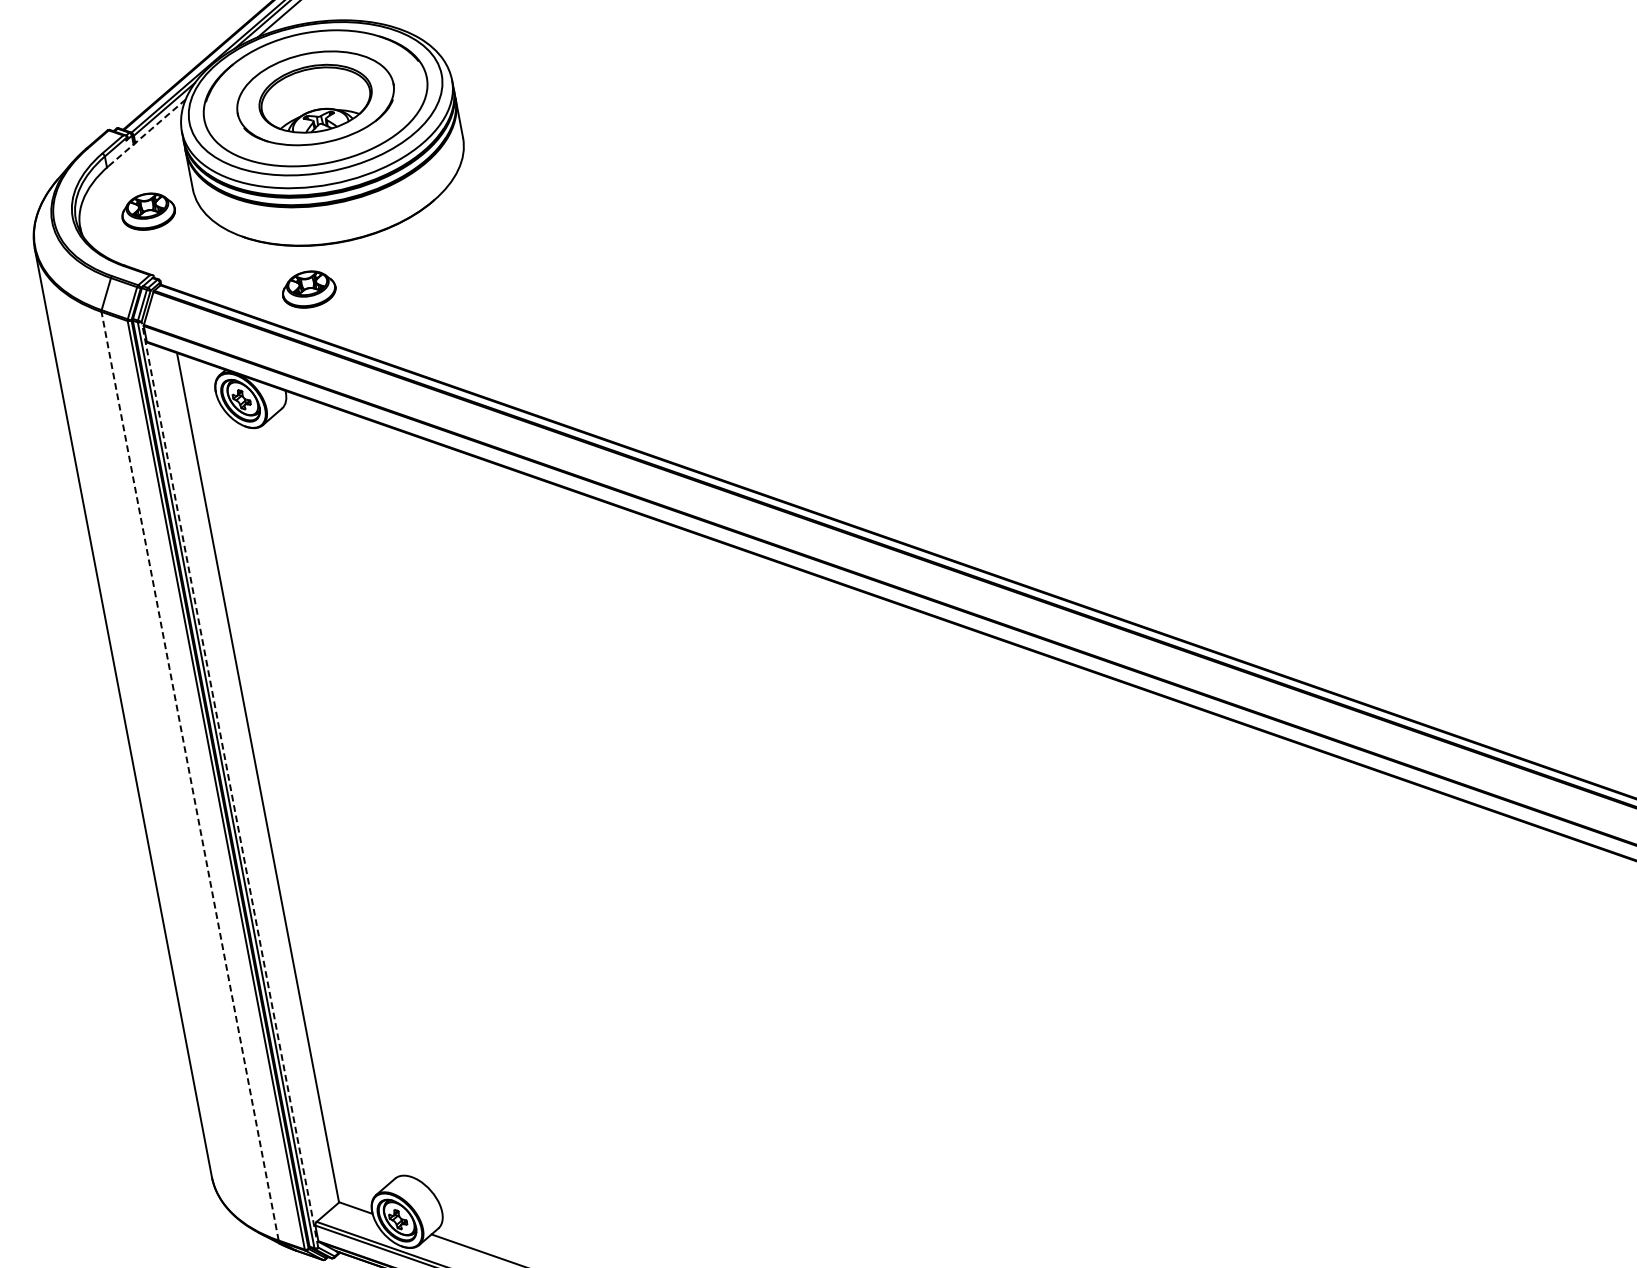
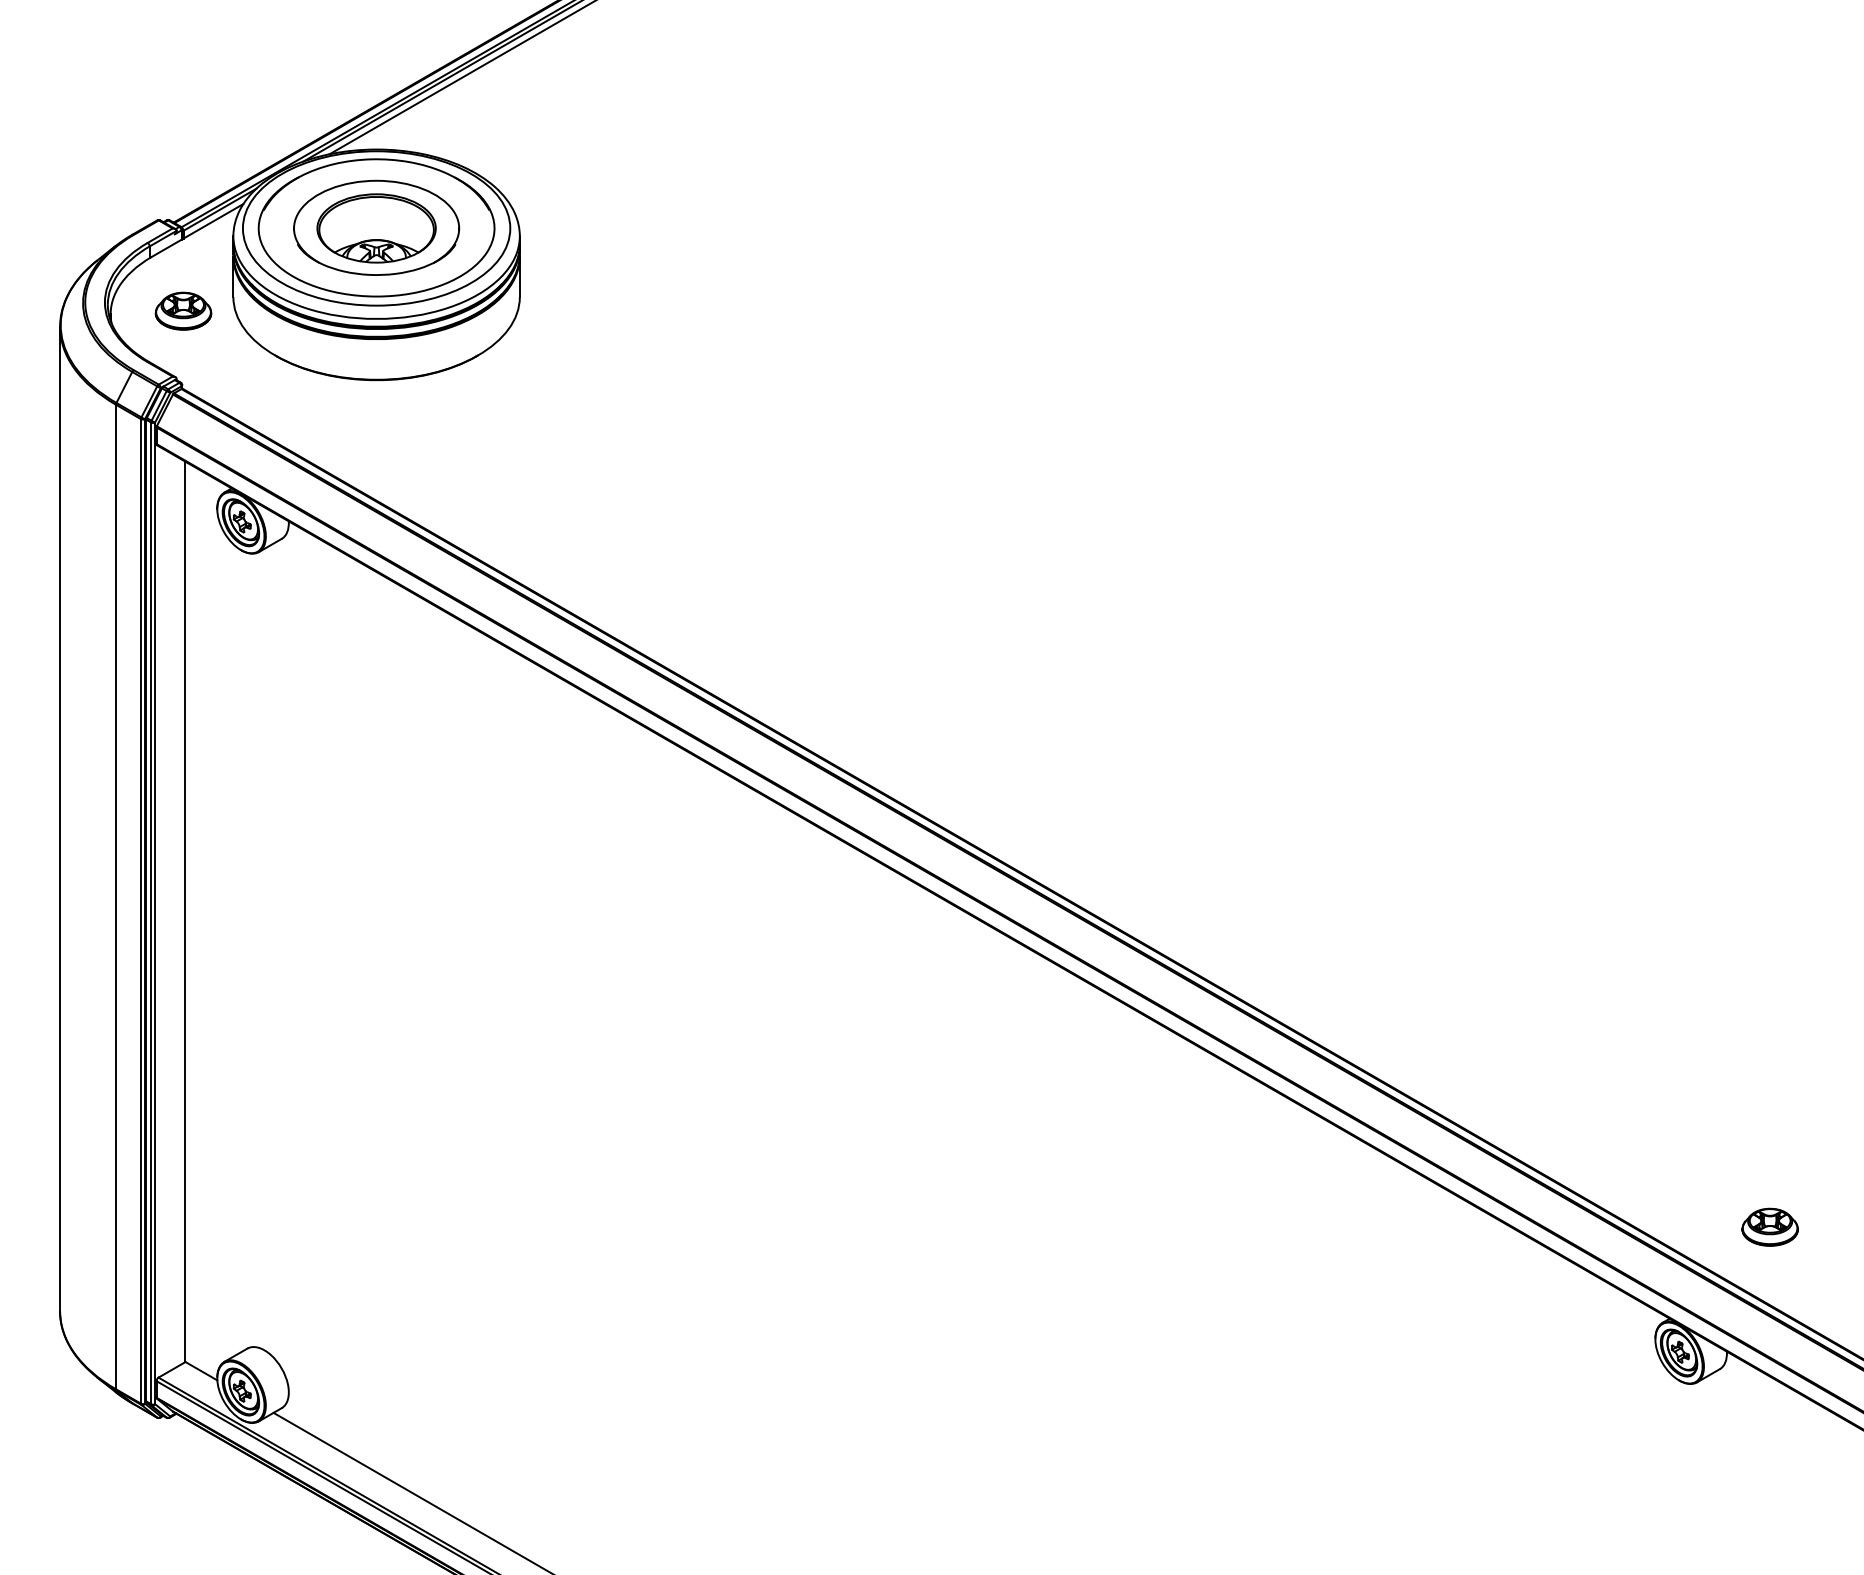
line: (147, 132) -> (197, 230), dashed -> solid
part: (308, 288) -> (332, 421), removed
line: (190, 775) -> (116, 896), dashed -> solid
line: (230, 784) -> (155, 913), dashed -> solid

